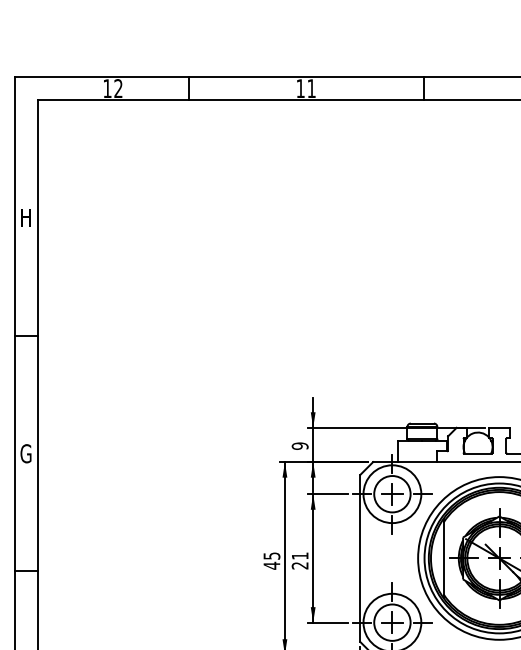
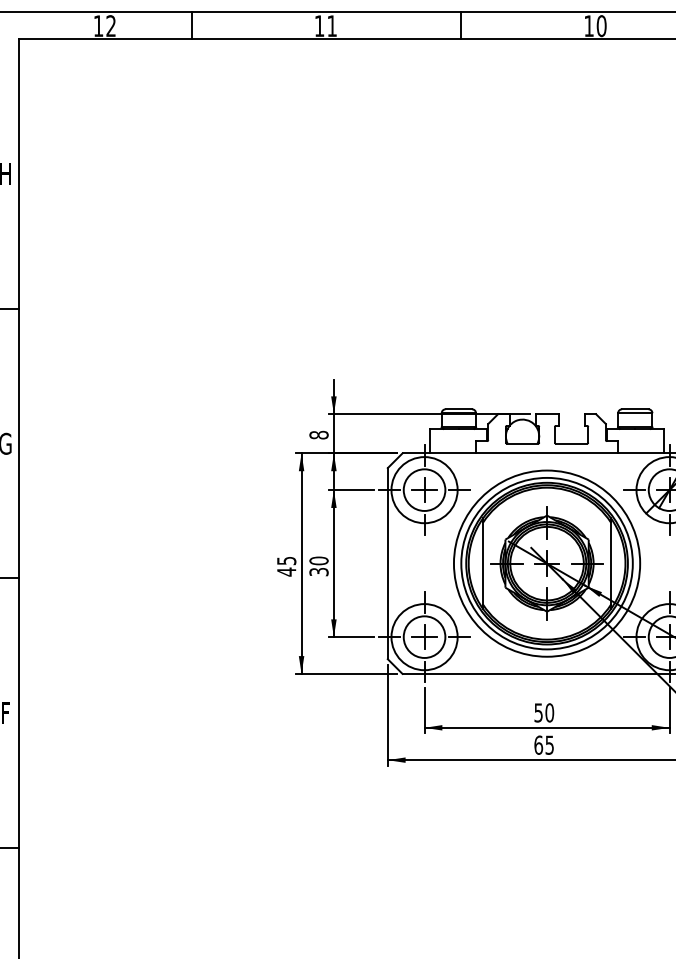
text: (299, 445) -> (318, 434), 9 -> 8
text: (299, 560) -> (318, 566), 21 -> 30

